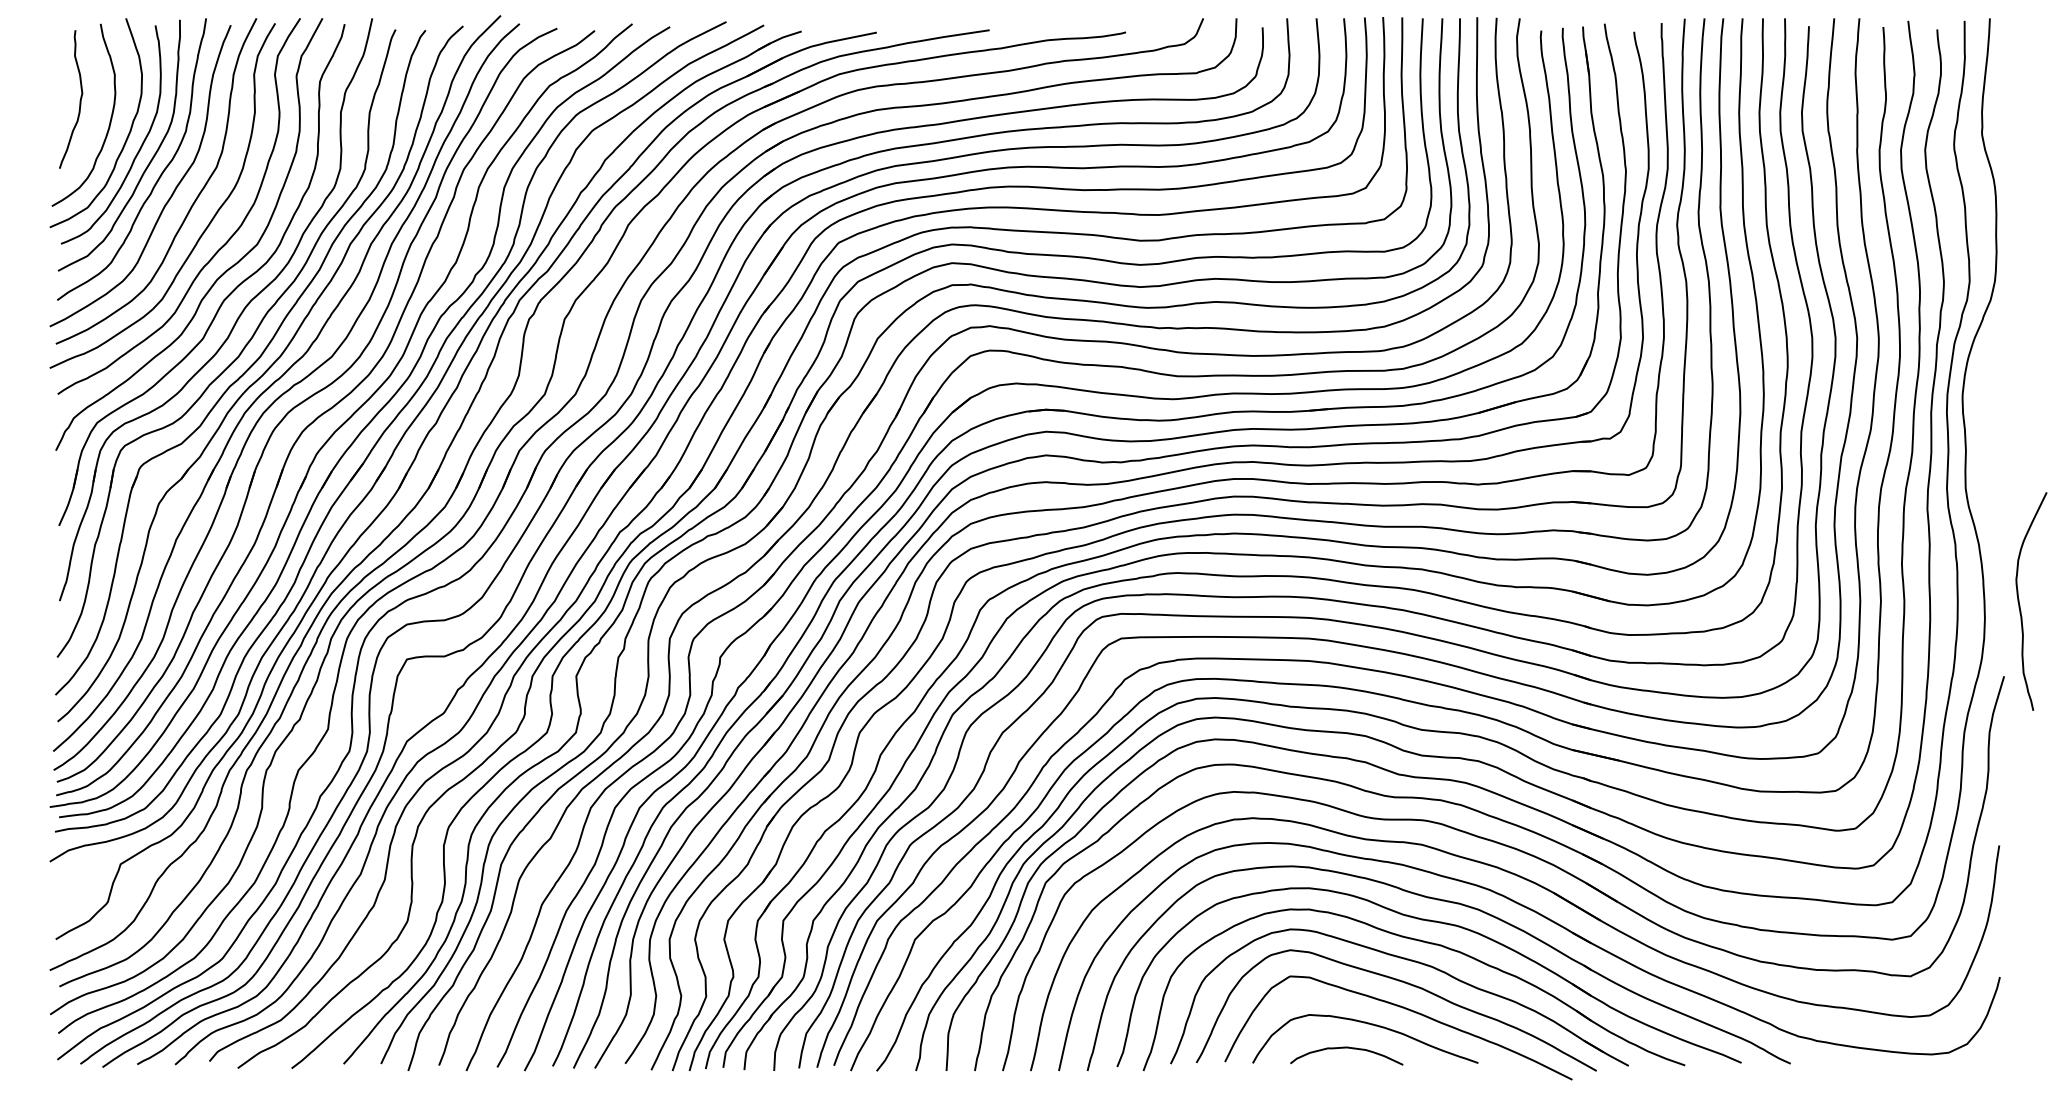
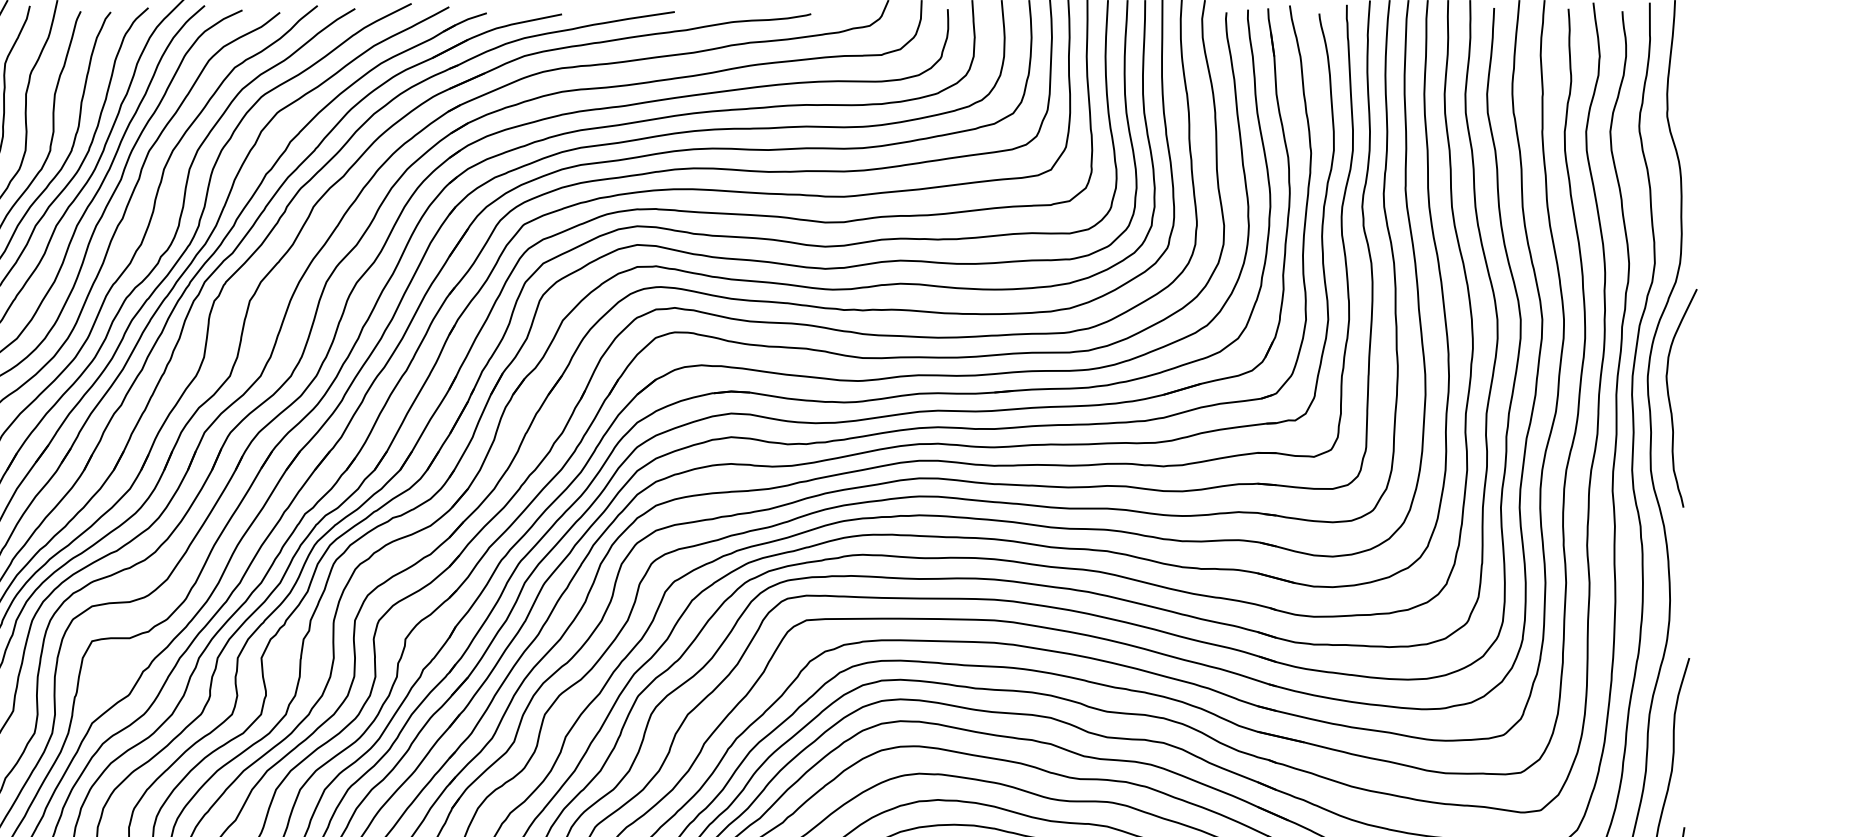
curve: (2020, 604) -> (1670, 401), moved

